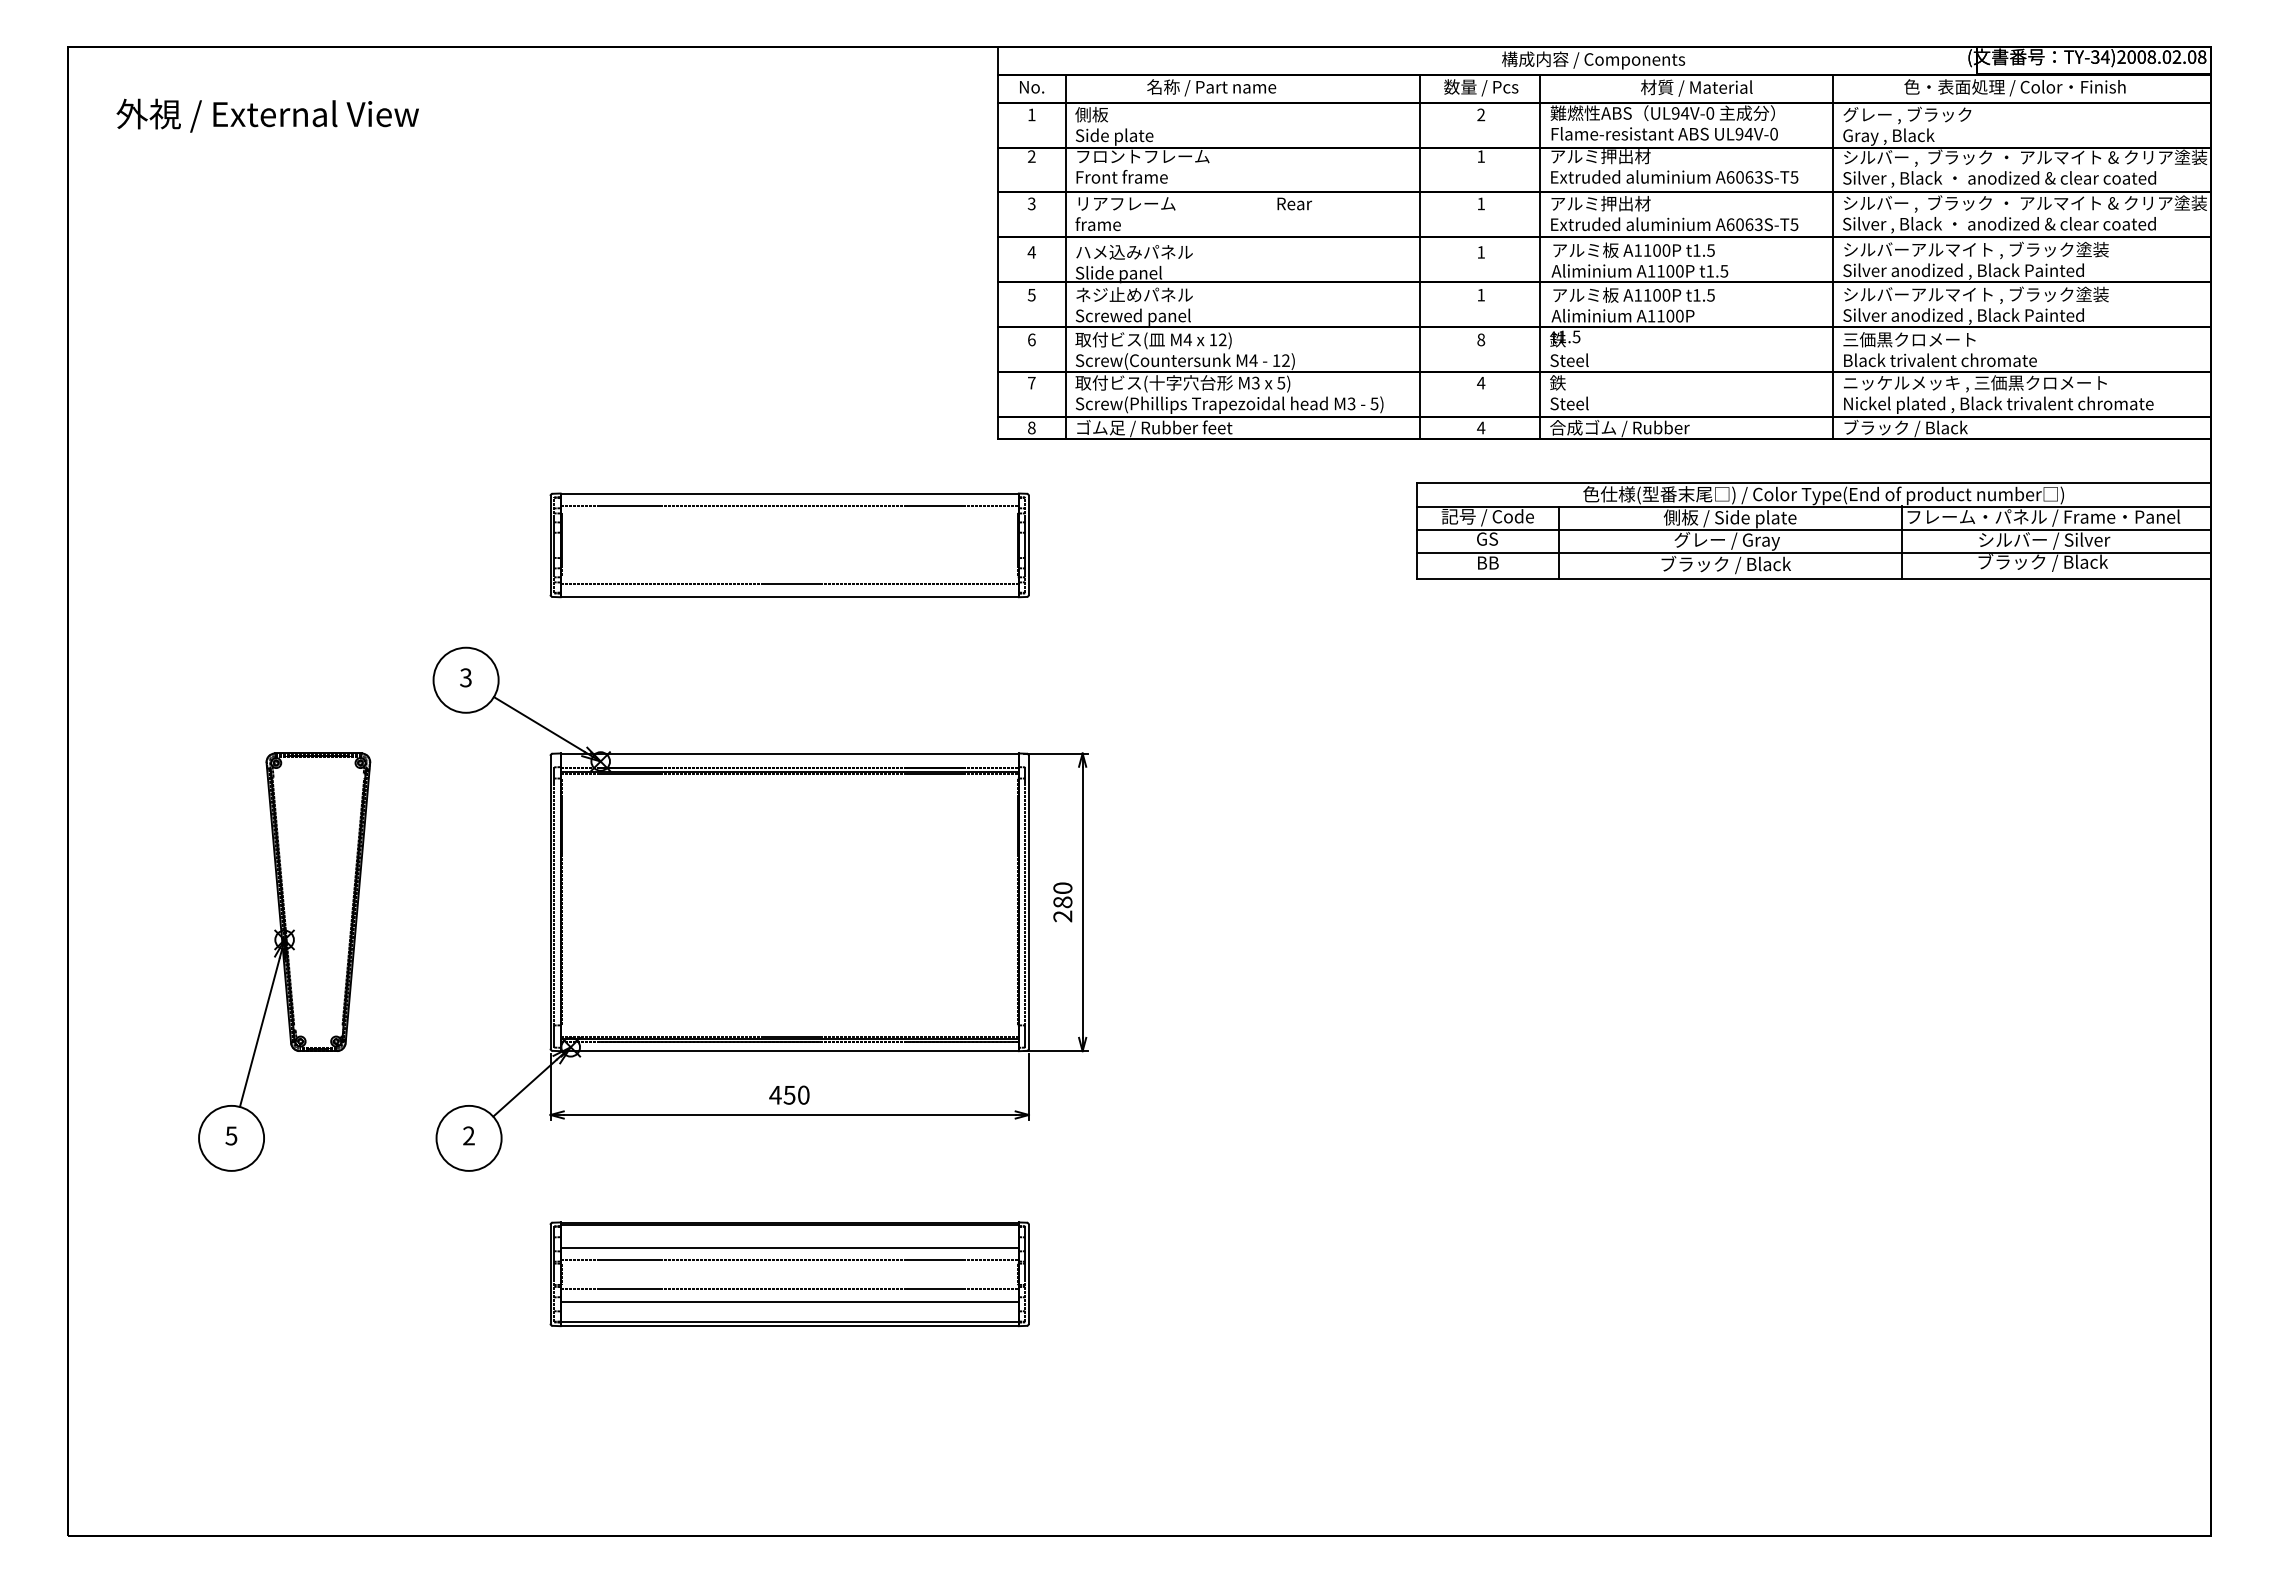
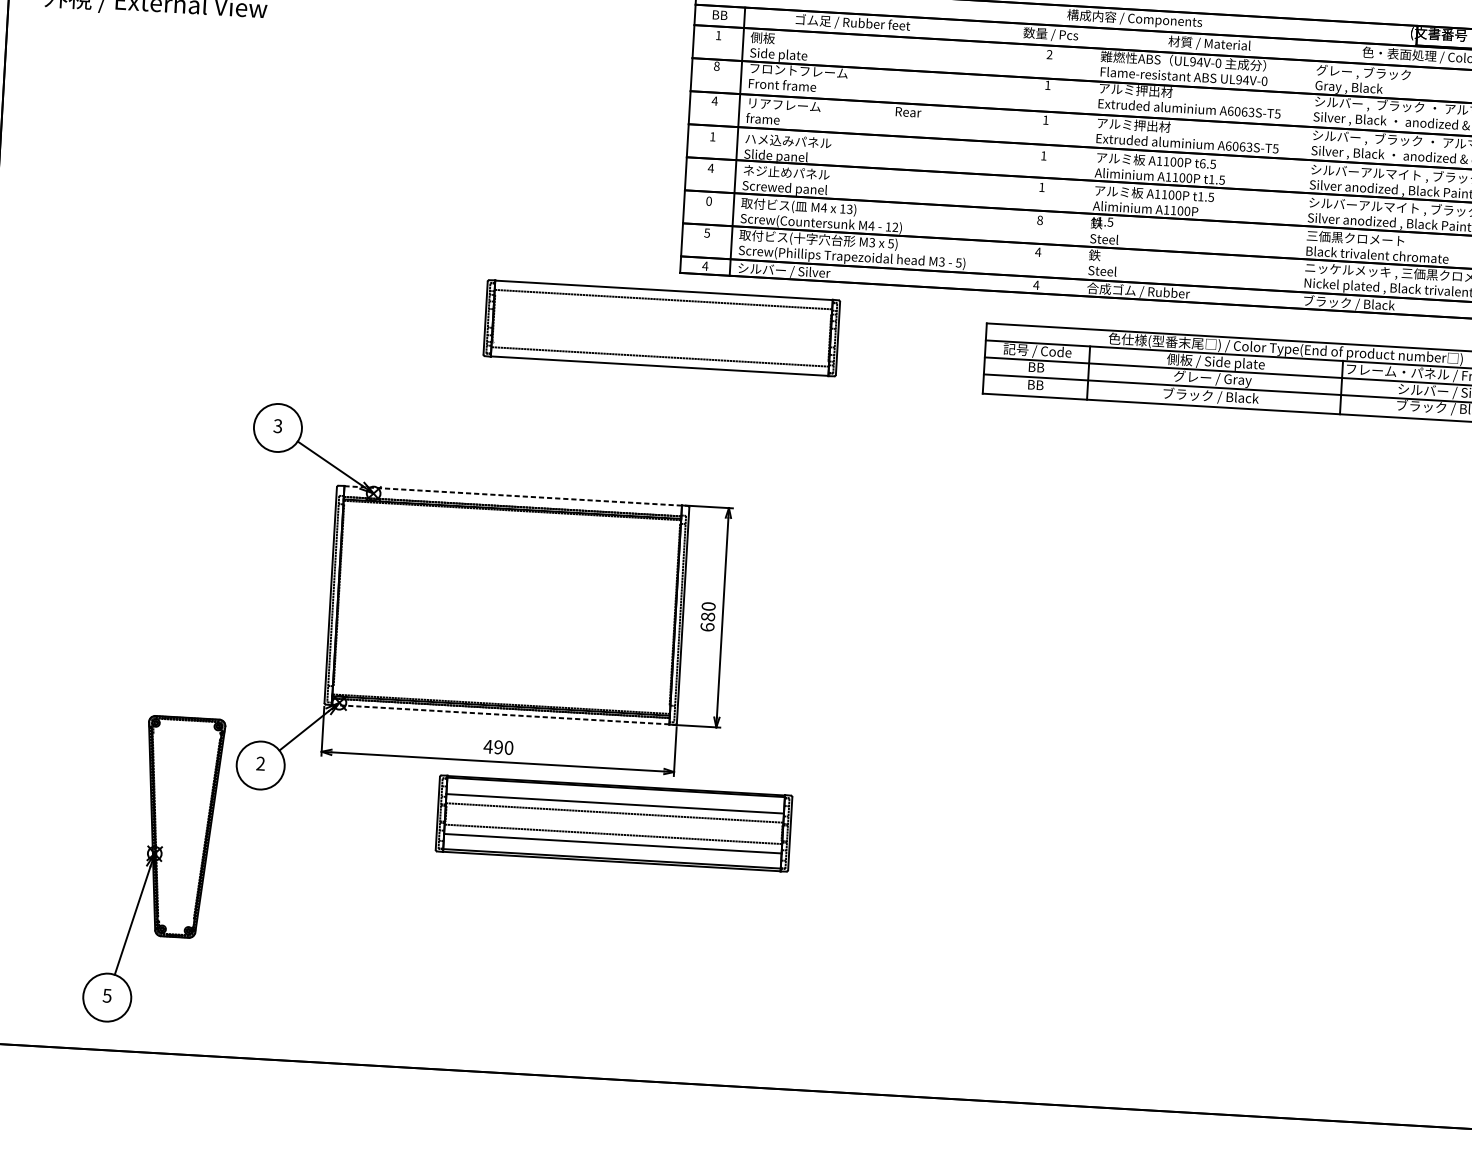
text: (1032, 87) -> (720, 15), No. -> BB
text: (1212, 87) -> (852, 23), 名称 / Part name -> ゴム足 / Rubber feet
text: (1031, 156) -> (716, 66), 2 -> 8
text: (1031, 203) -> (714, 100), 3 -> 4
text: (1696, 250) -> (1202, 163), t1.5 -> t6.5
text: (1031, 252) -> (712, 136), 4 -> 1
line: (1420, 256) -> (998, 156), removed
line: (1540, 256) -> (1087, 161), removed
line: (1832, 256) -> (1302, 173), removed
text: (1031, 295) -> (710, 168), 5 -> 4
text: (1031, 339) -> (708, 200), 6 -> 0
text: (1222, 340) -> (849, 209), 12) -> 13)
text: (1031, 383) -> (707, 233), 7 -> 5
text: (1031, 427) -> (705, 265), 8 -> 4
text: (1154, 428) -> (795, 271), ゴム足 / Rubber feet -> シルバー / Silver
text: (1487, 538) -> (1036, 366), GS -> BB
part: (789, 545) -> (661, 328), moved
line: (790, 753) -> (513, 495), solid -> dashed
text: (1062, 916) -> (707, 627), 280 -> 680
part: (284, 961) -> (153, 869), moved
line: (789, 1050) -> (500, 714), solid -> dashed
text: (789, 1094) -> (498, 746), 450 -> 490
part: (789, 1274) -> (613, 823), moved

